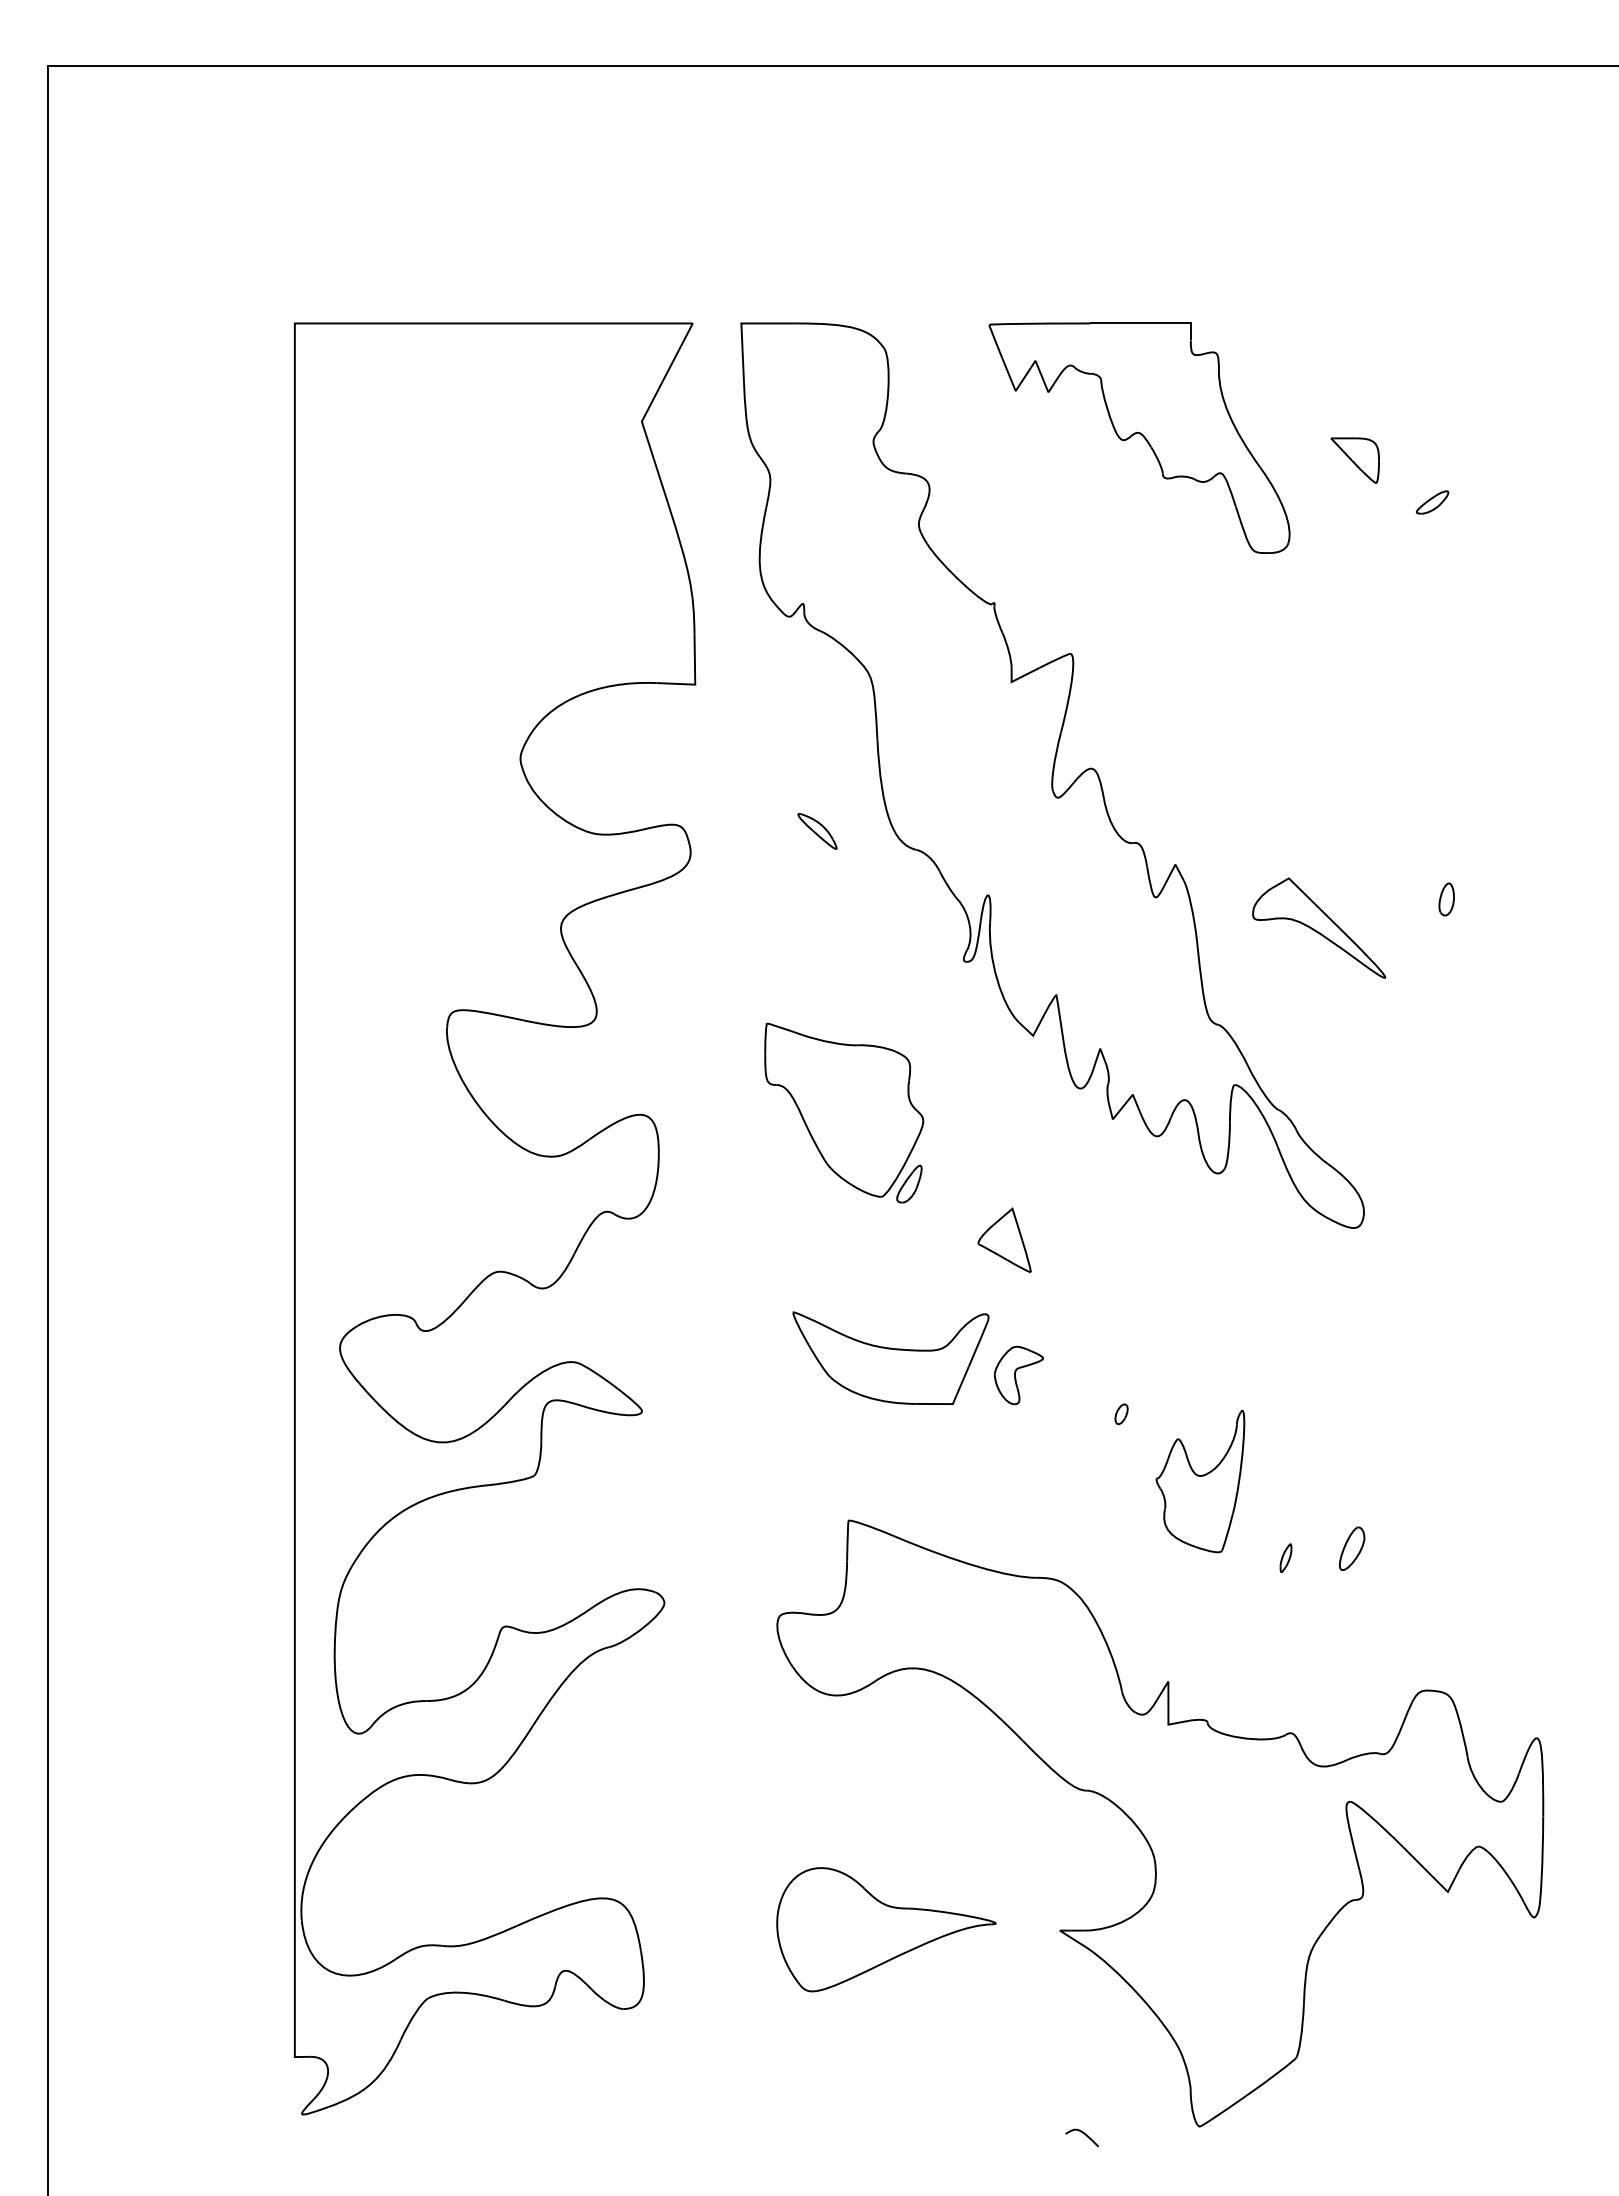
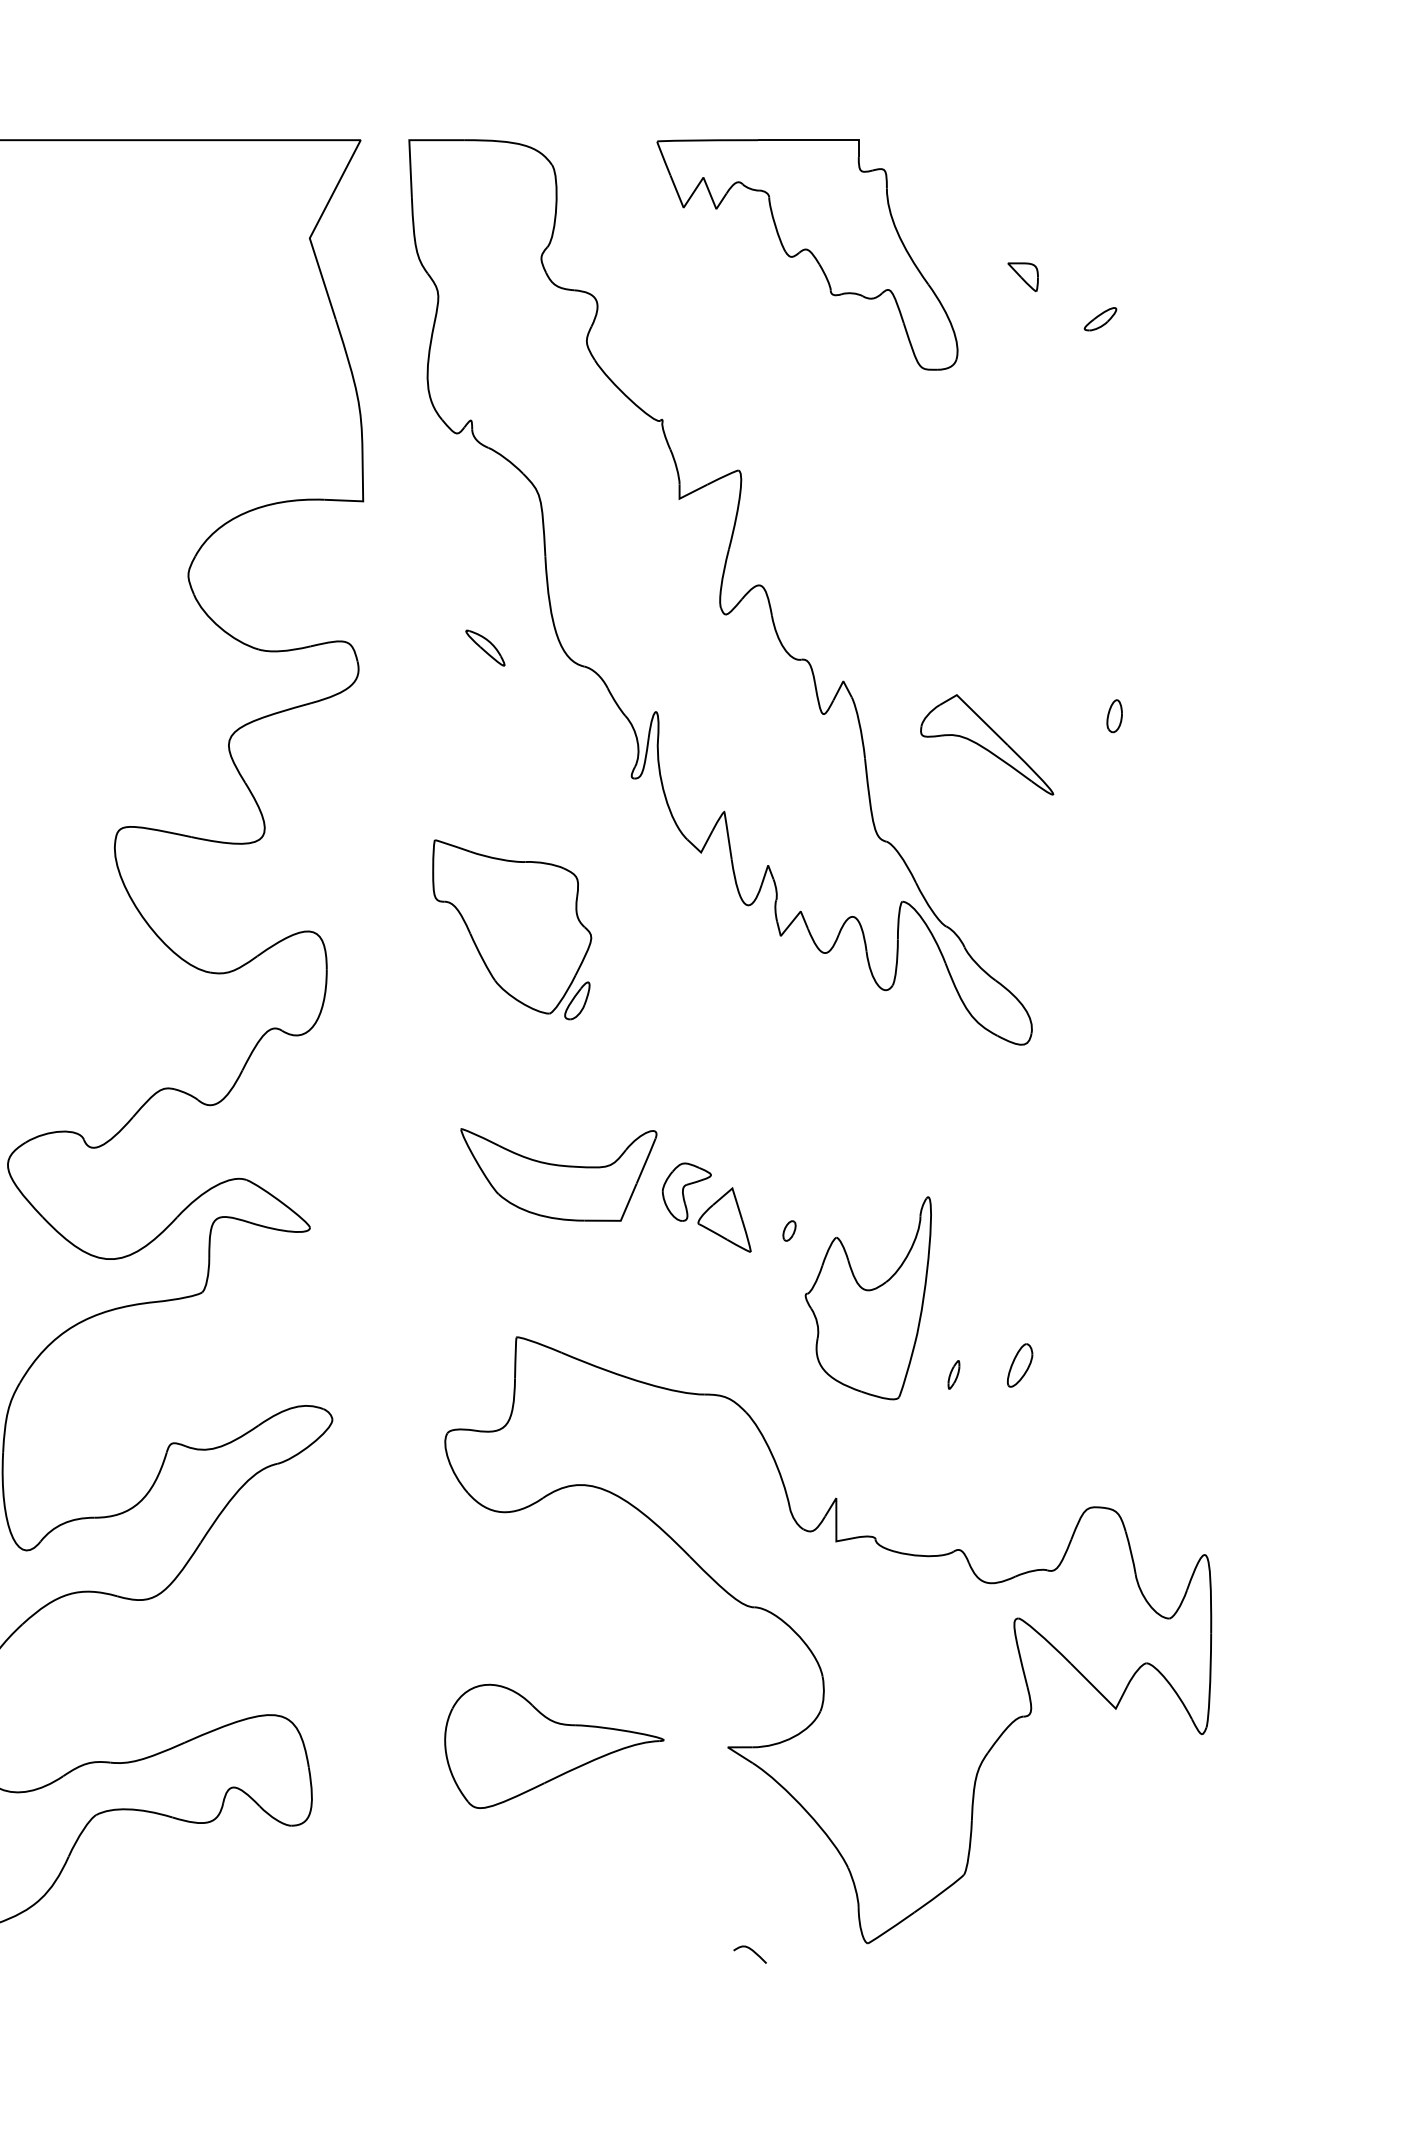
part: (1354, 460) -> (1022, 277), size x0.62
part: (1004, 1240) -> (724, 1220), moved
part: (1200, 1481) -> (868, 1298), size x1.43

